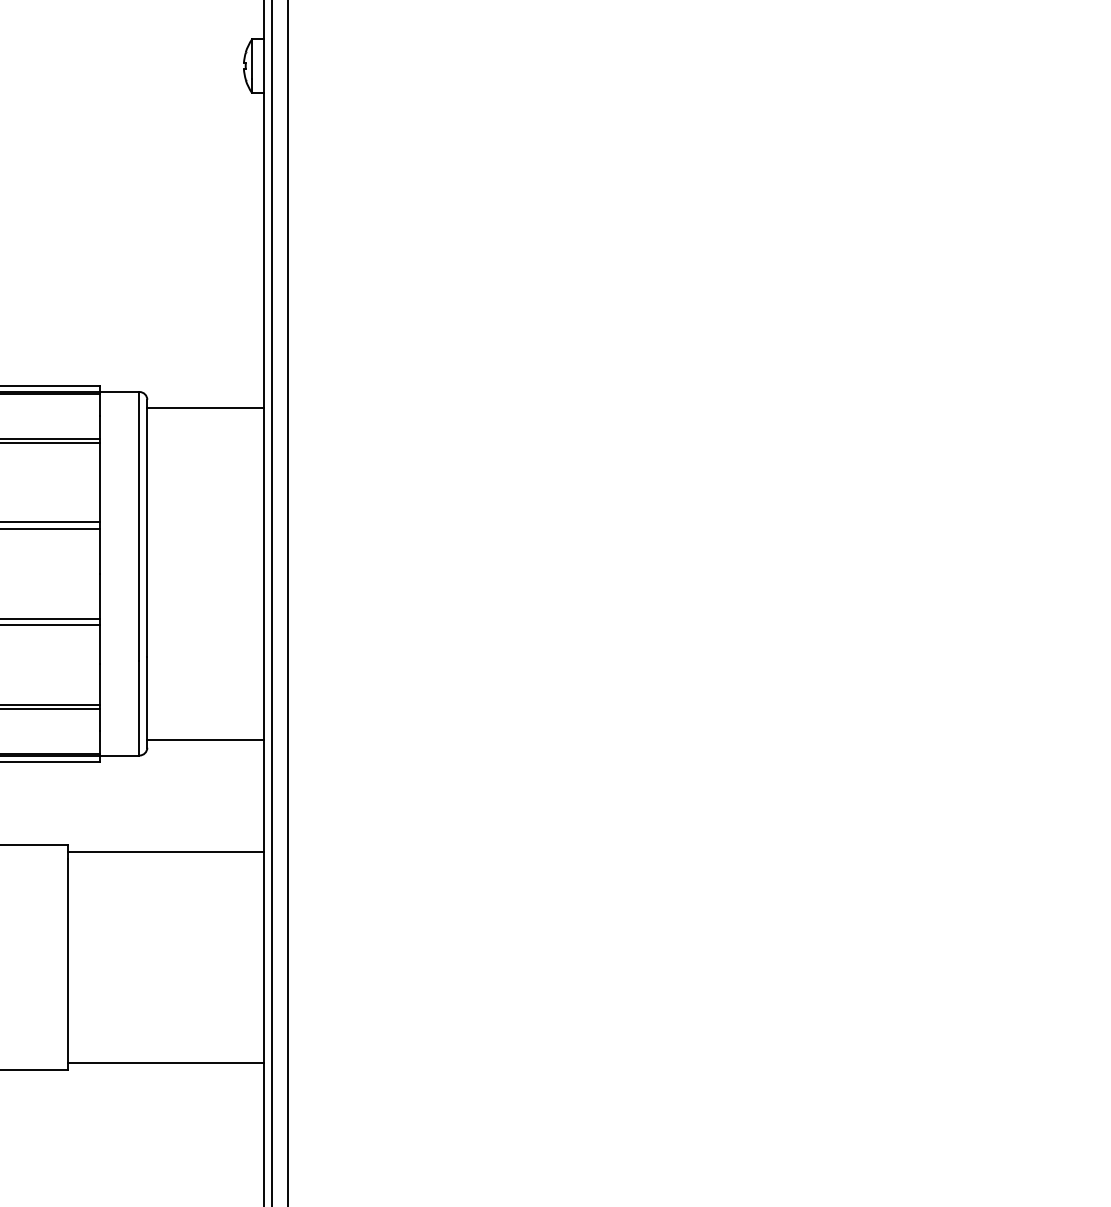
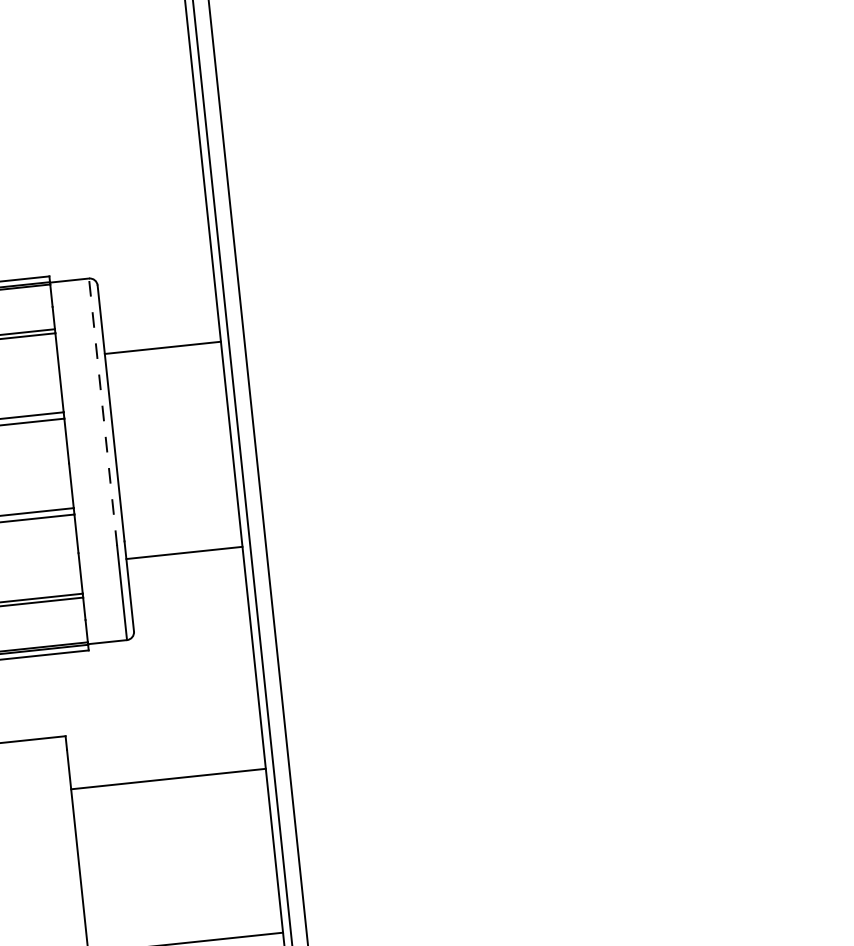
line: (205, 407) -> (162, 347), moved
line: (139, 525) -> (103, 411), solid -> dashed
line: (205, 739) -> (184, 552), moved
line: (166, 852) -> (168, 779), moved

